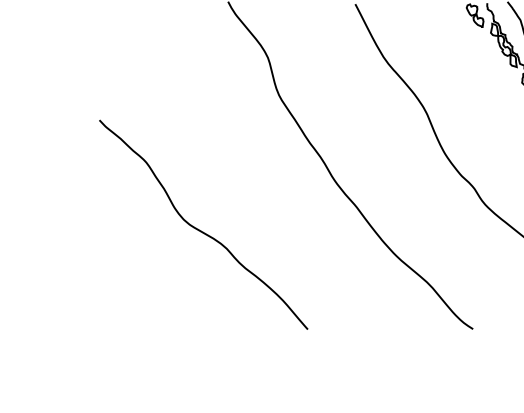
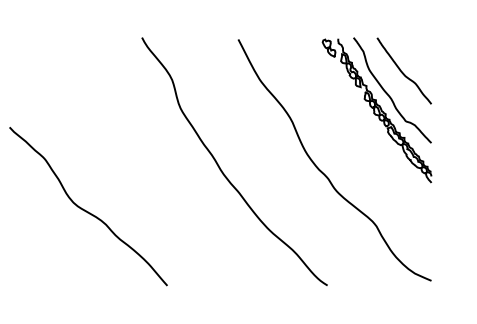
curve: (199, 228) -> (85, 209), moved

